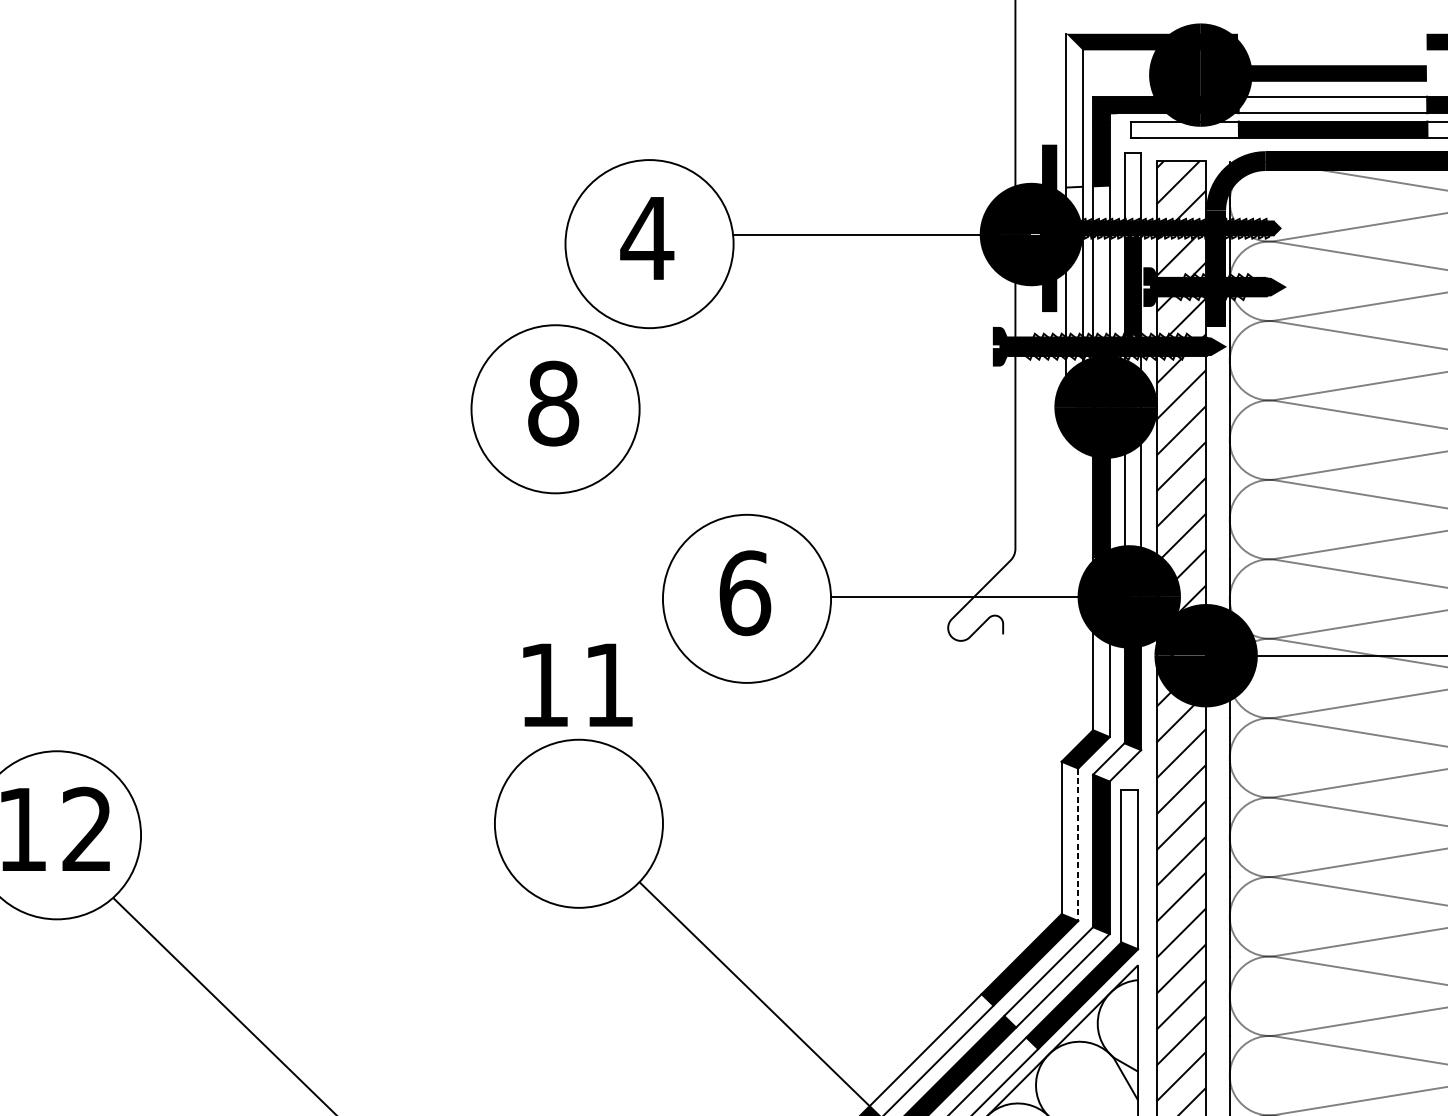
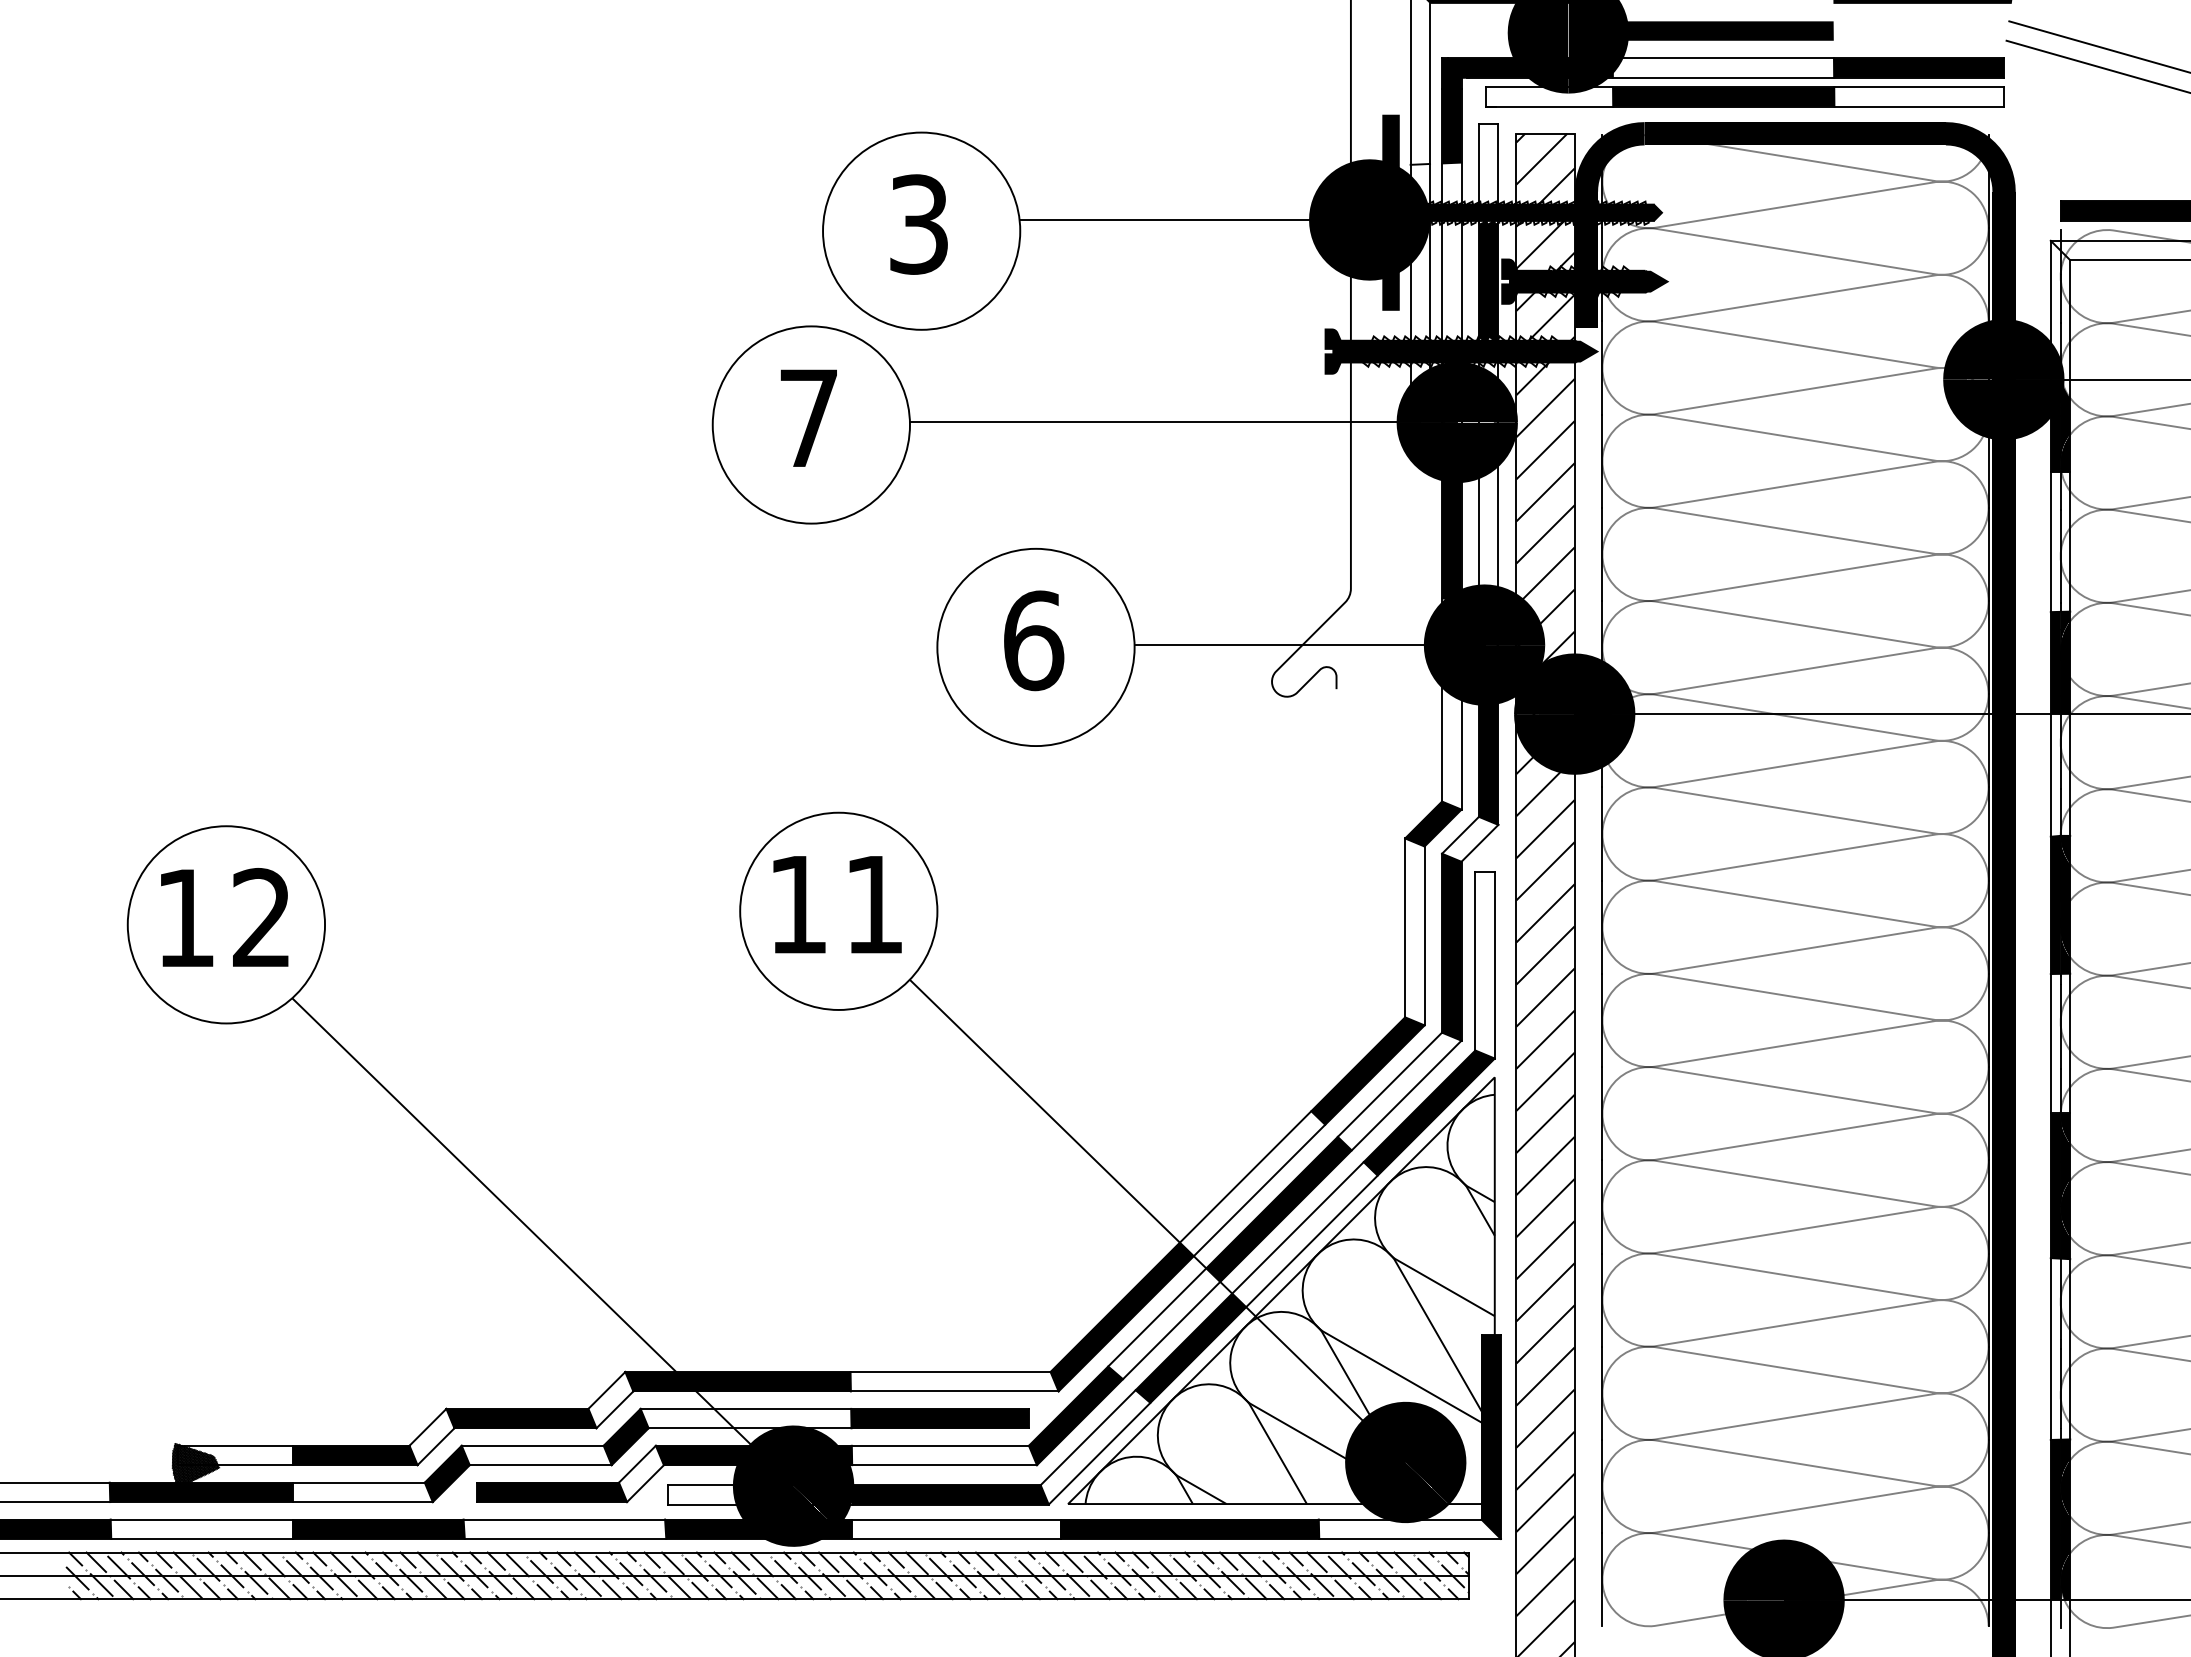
text: (646, 238) -> (918, 224), 4 -> 3
text: (553, 403) -> (809, 418), 8 -> 7
line: (872, 407) -> (1183, 422), added
text: (577, 685) -> (837, 904), moved
line: (1078, 845) -> (1424, 936), dashed -> solid

